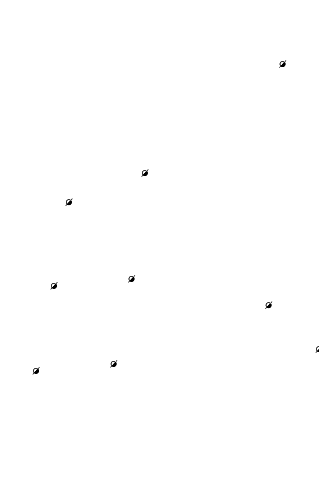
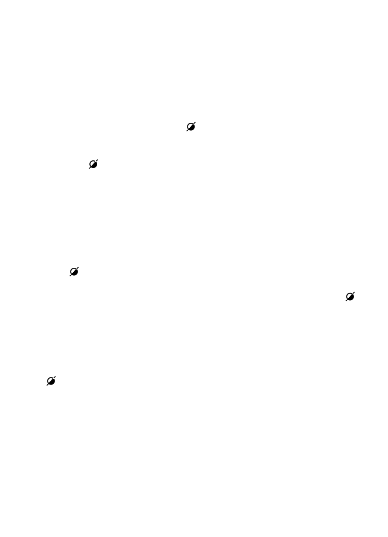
part: (131, 278) -> (173, 262), removed
part: (113, 363) -> (150, 371), removed

